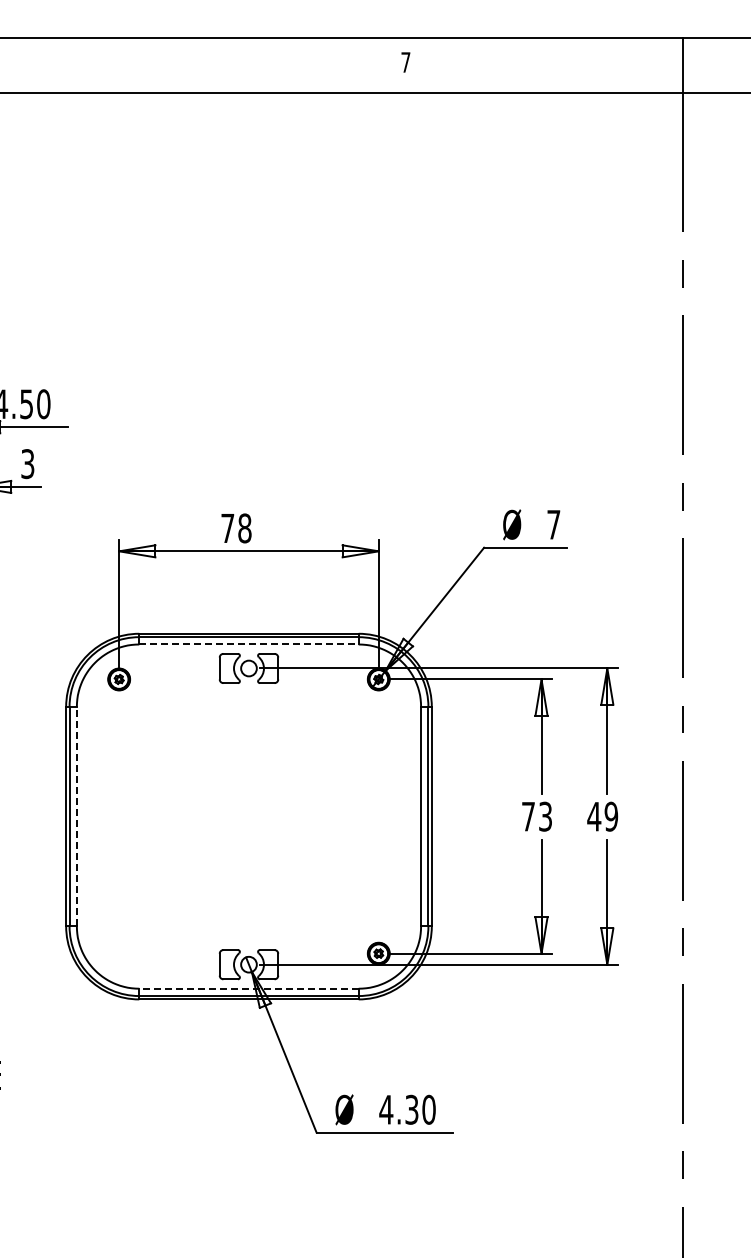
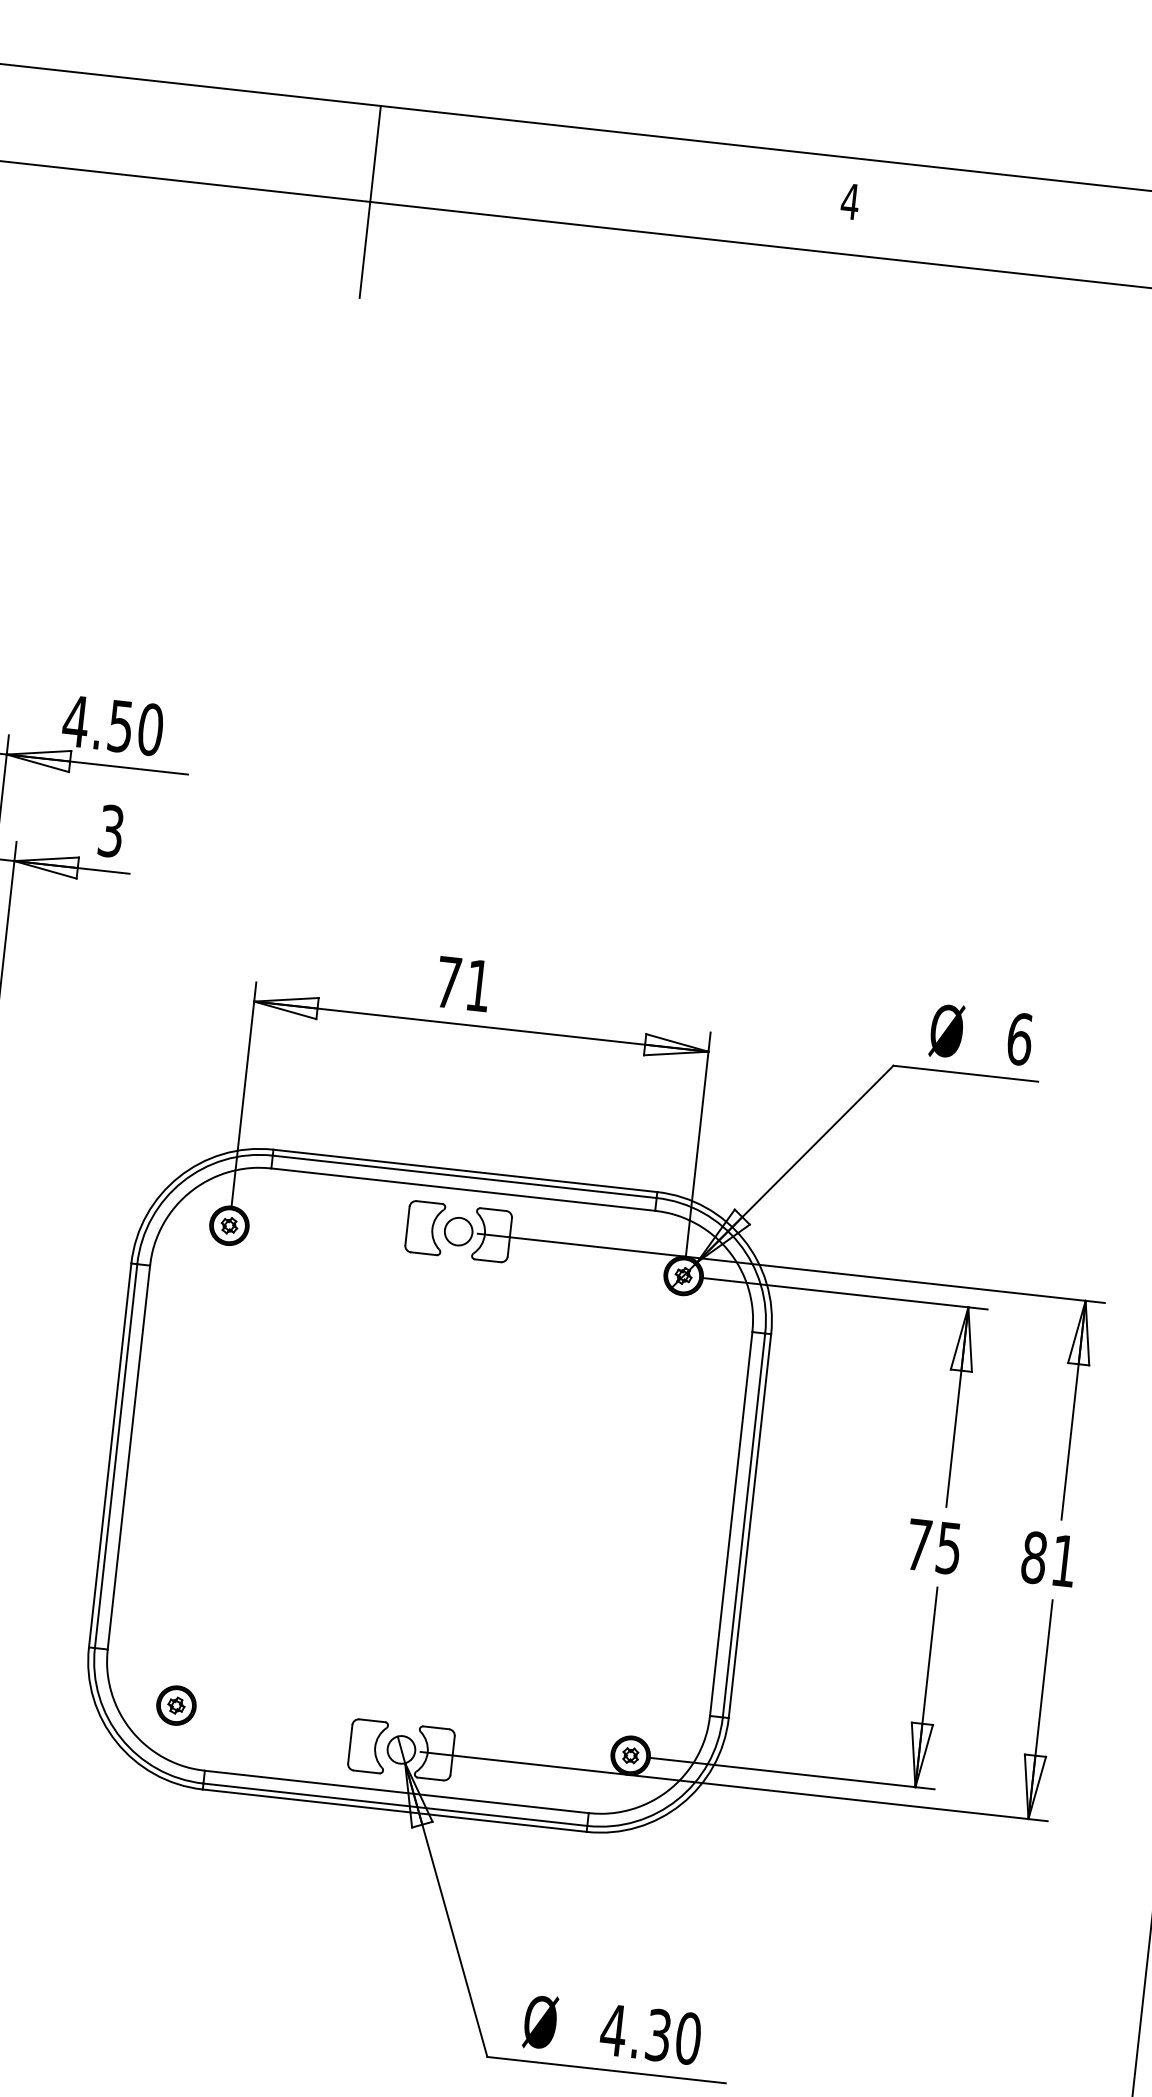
text: (405, 62) -> (849, 201), 7 -> 4
line: (134, 92) -> (369, 201), added
text: (553, 524) -> (1019, 1038), 7 -> 6
text: (244, 528) -> (477, 985), 78 -> 71
line: (248, 644) -> (462, 1189), dashed -> solid
text: (545, 815) -> (949, 1546), 73 -> 75
line: (76, 816) -> (128, 1457), dashed -> solid
text: (602, 816) -> (1048, 1558), 49 -> 81
part: (118, 953) -> (175, 1705), added
line: (248, 988) -> (396, 1791), dashed -> solid

